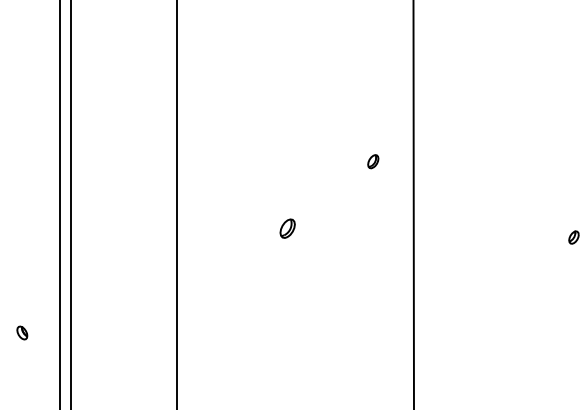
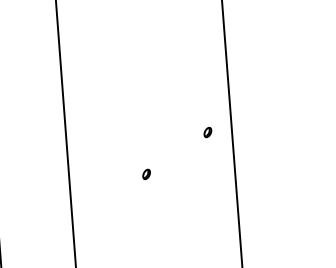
part: (373, 161) -> (208, 132), moved
part: (287, 228) -> (146, 174), size x0.71

